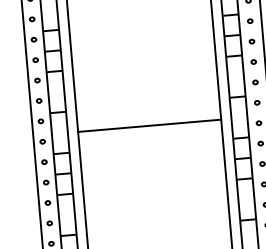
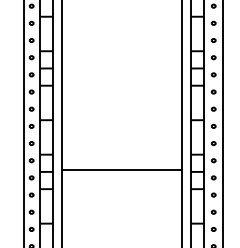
line: (148, 125) -> (121, 169), moved

